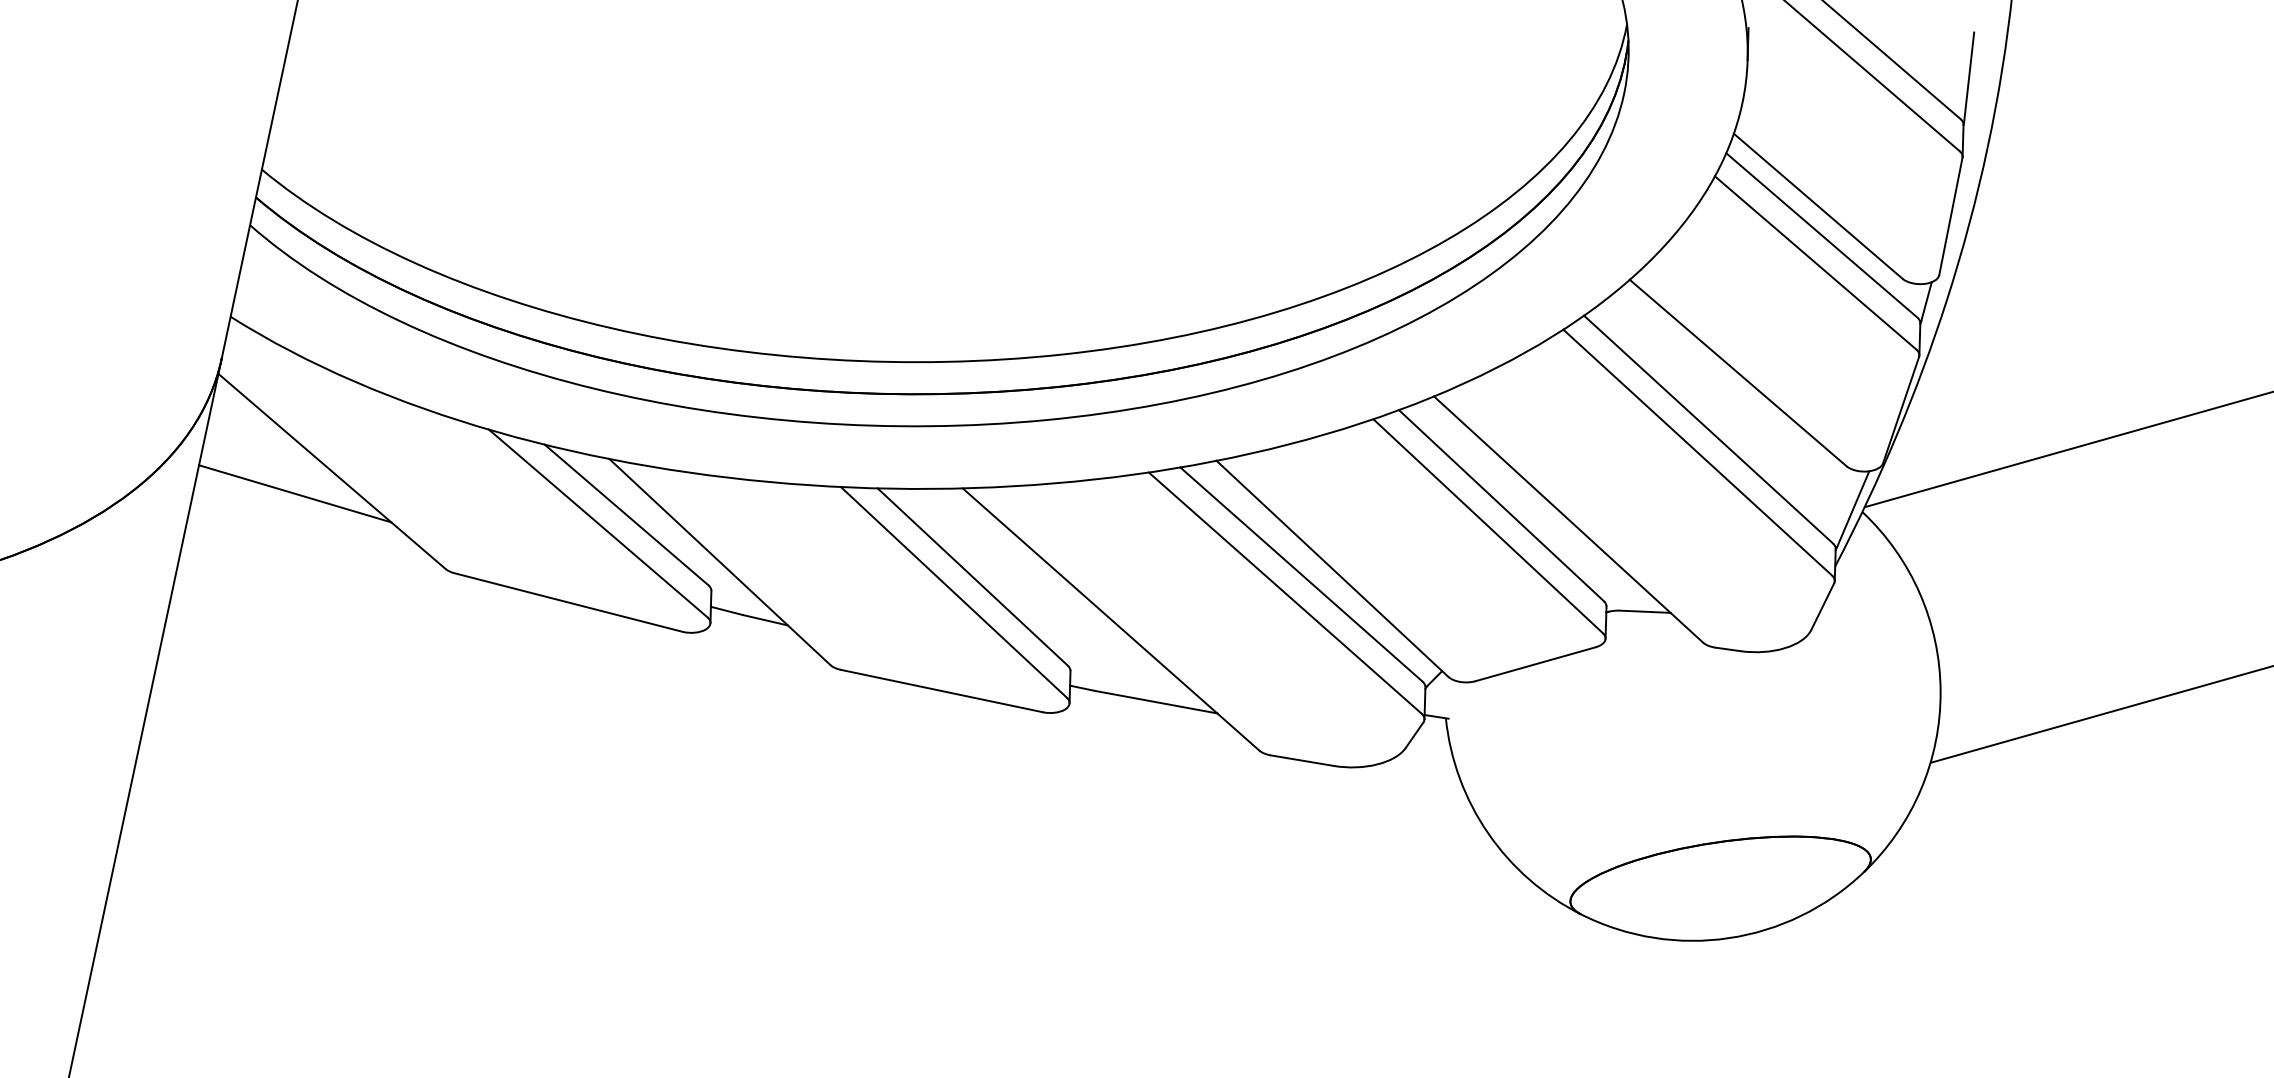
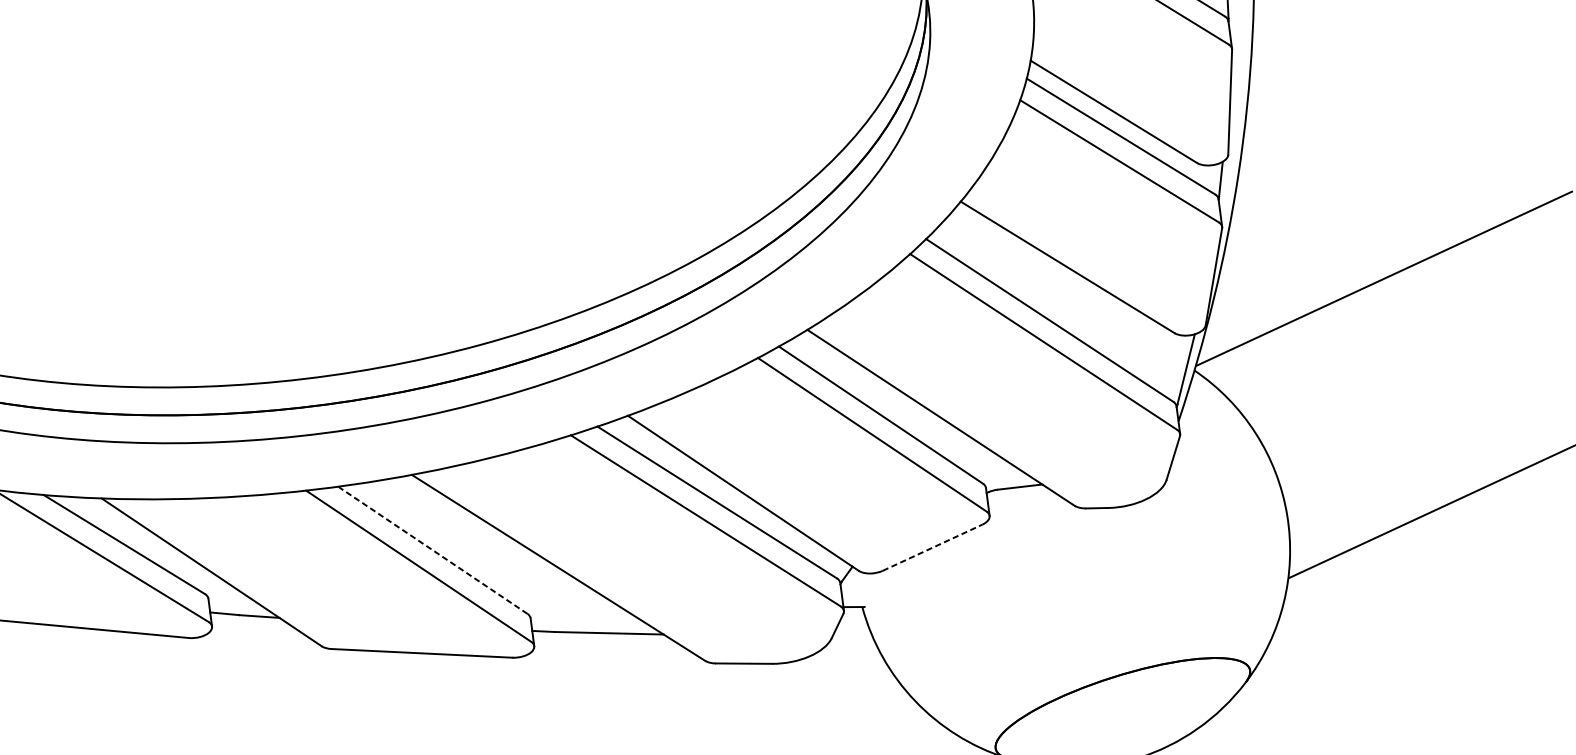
line: (972, 577) -> (432, 550), solid -> dashed
line: (1536, 664) -> (933, 547), solid -> dashed

